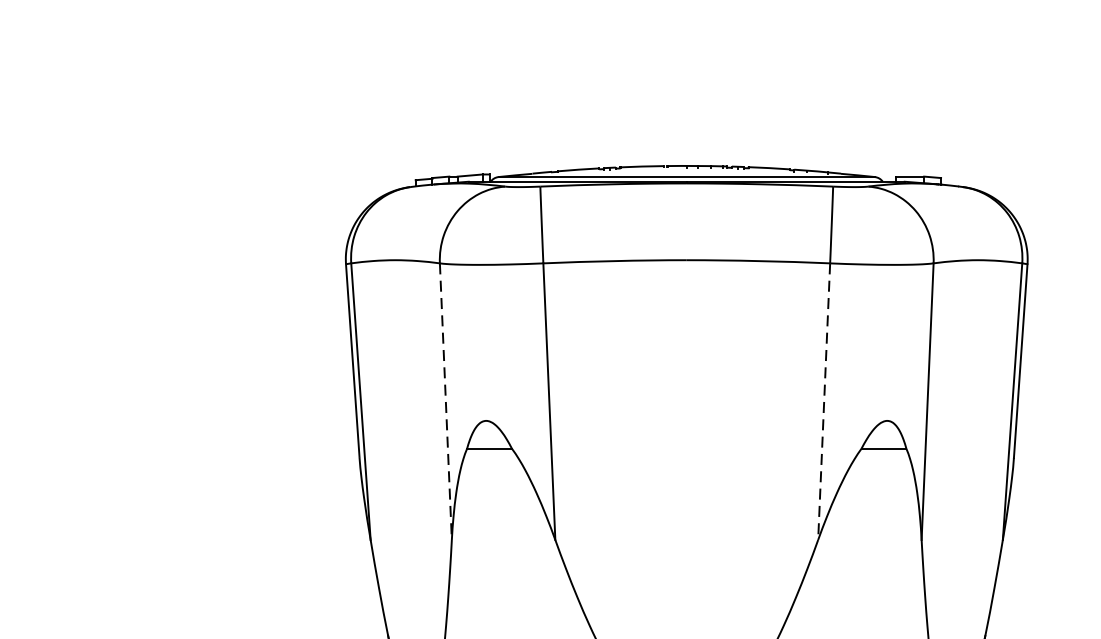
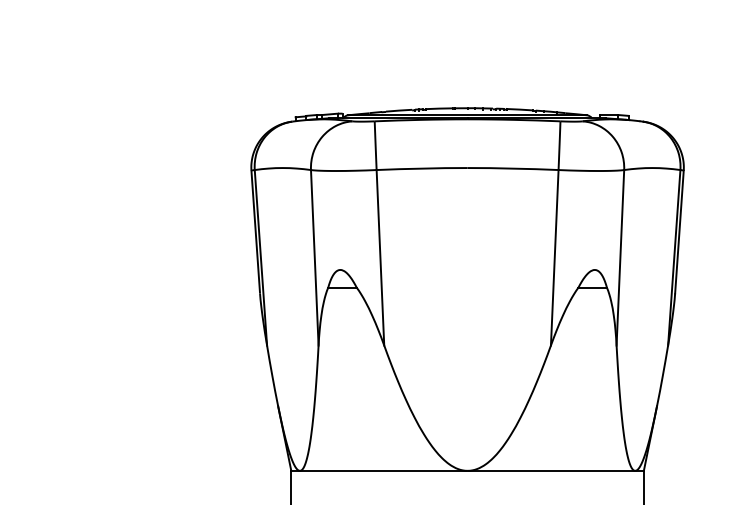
line: (445, 401) -> (314, 257), dashed -> solid
line: (823, 401) -> (554, 257), dashed -> solid

